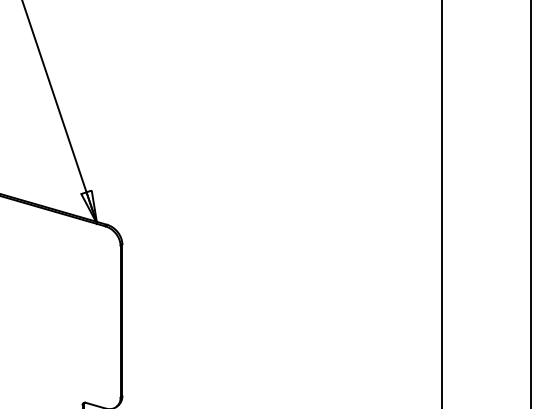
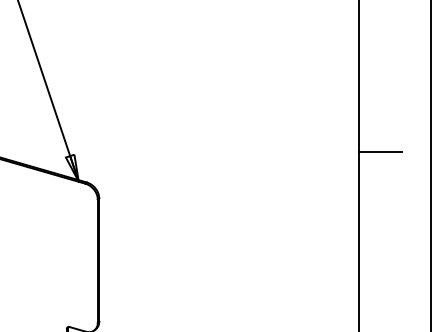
line: (468, 186) -> (380, 151), added

